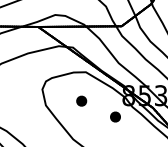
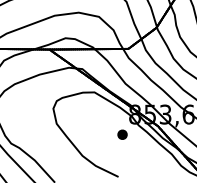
part: (81, 100) -> (90, 119), removed

